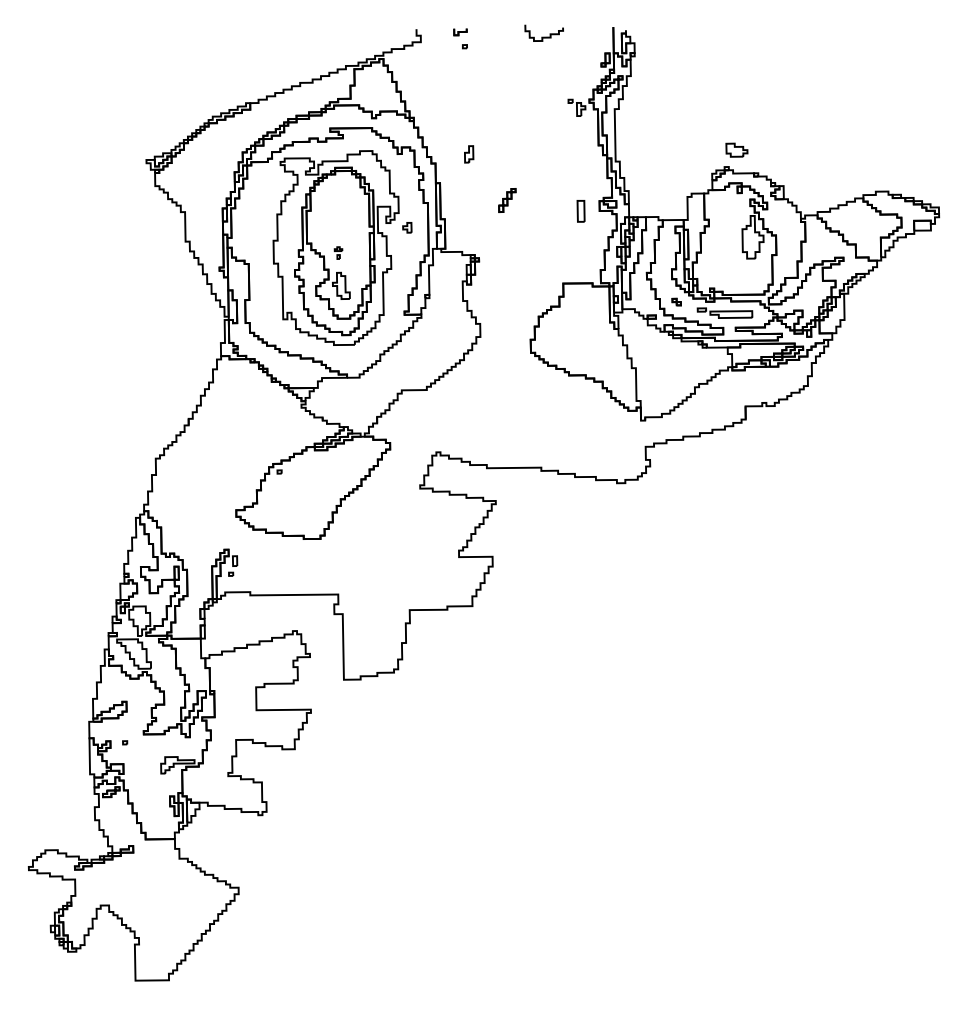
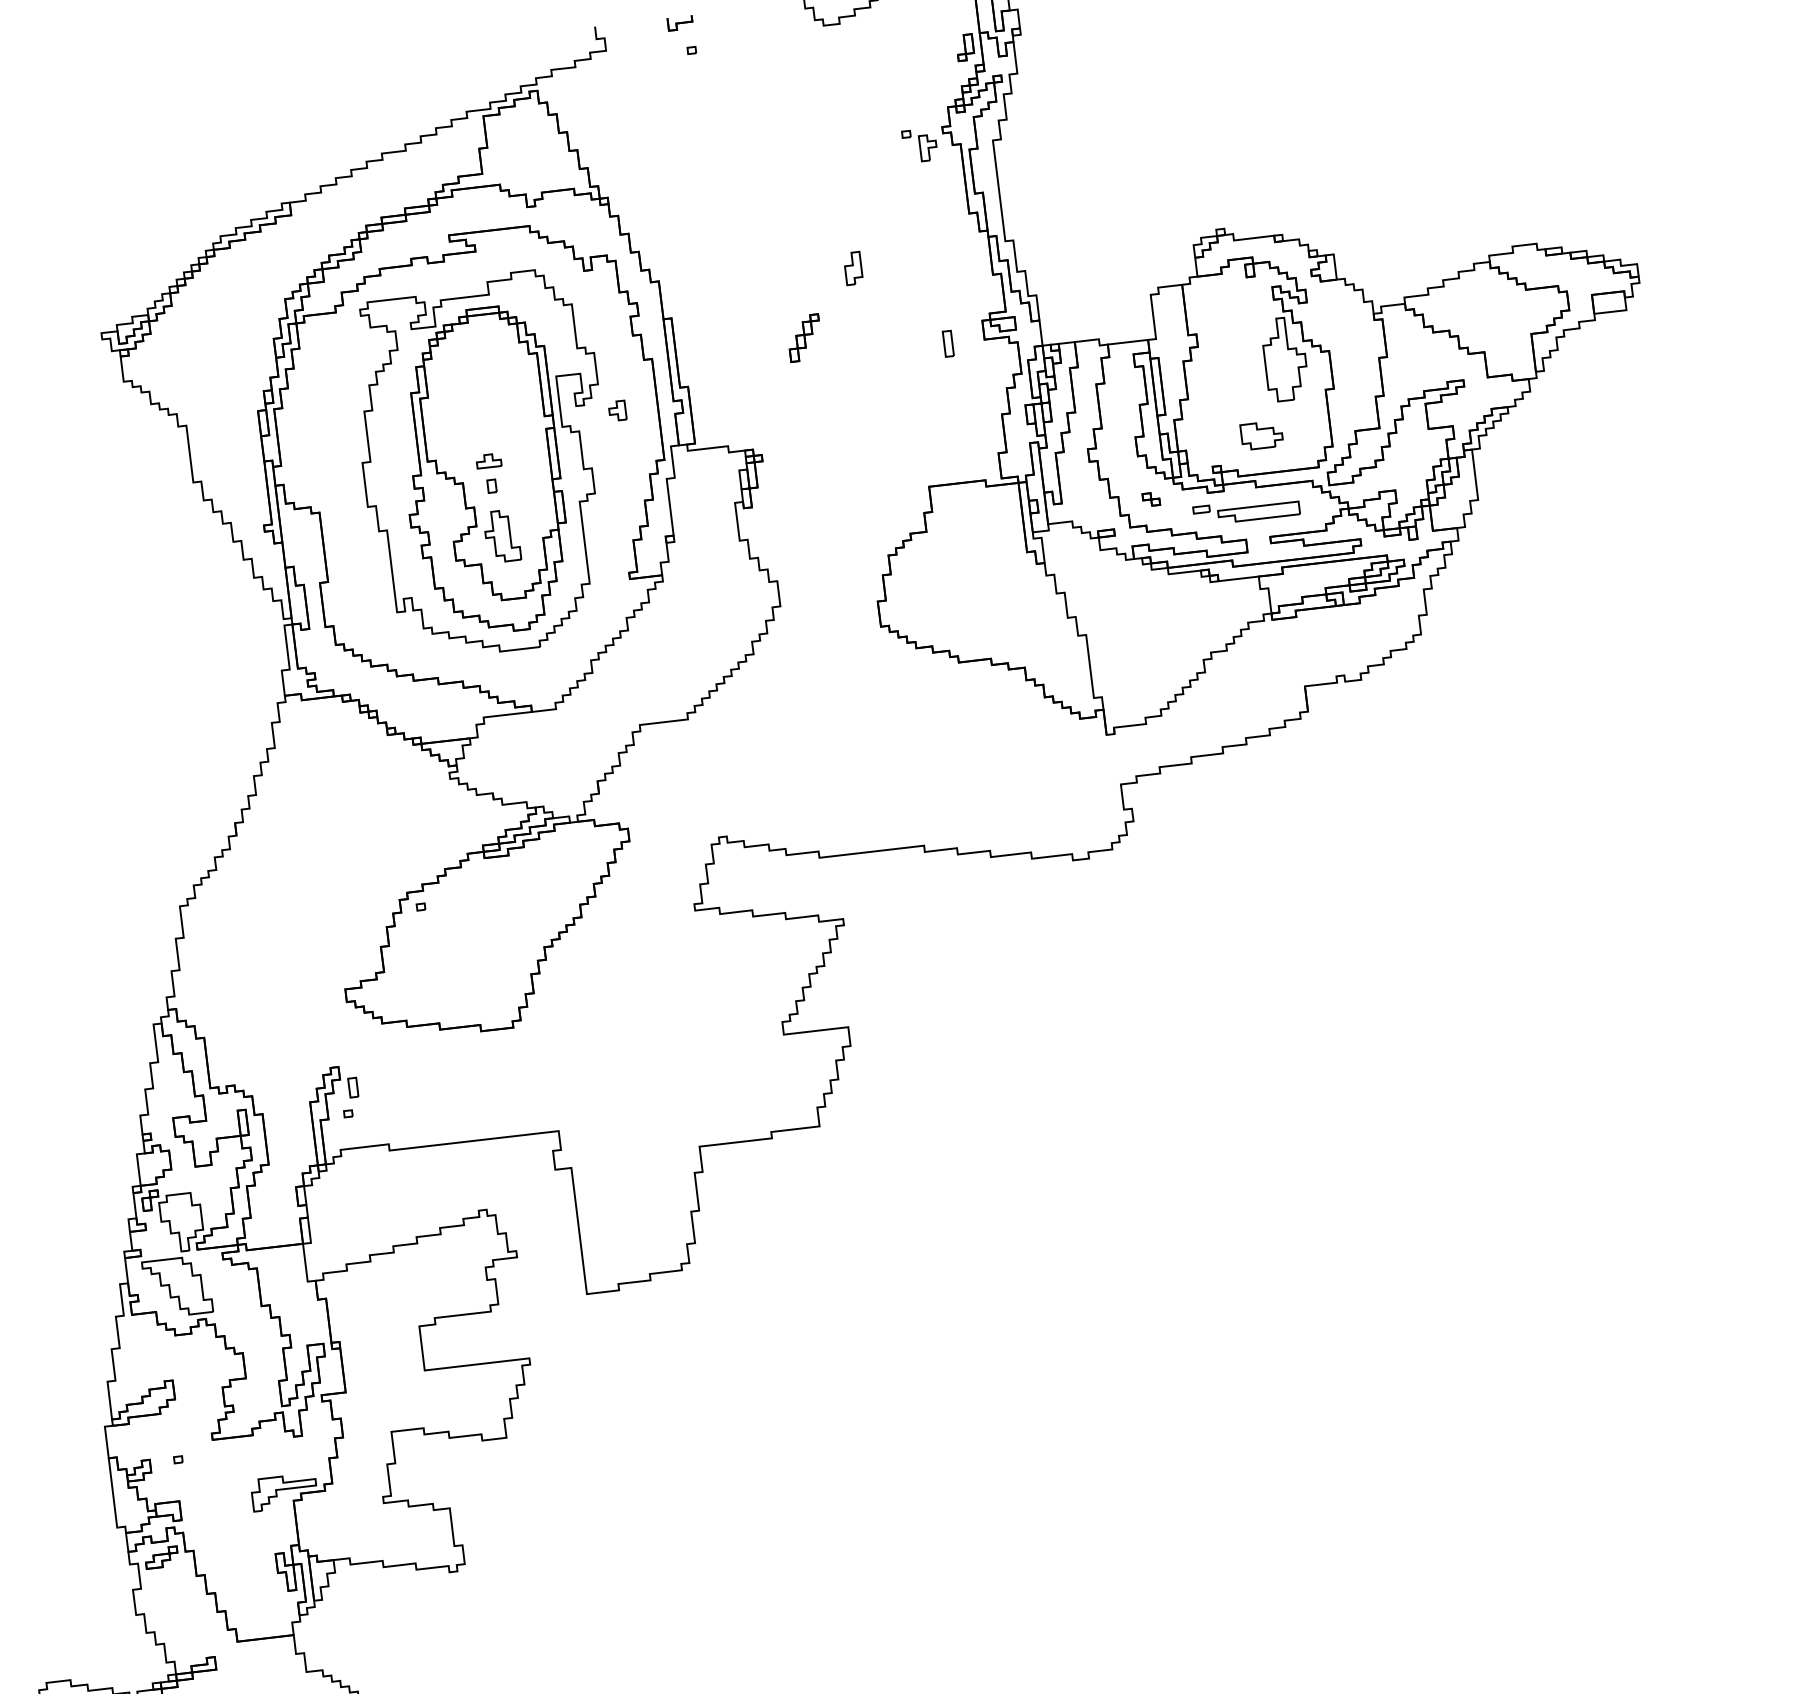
part: (736, 149) -> (1260, 434), moved
part: (469, 154) -> (854, 268), moved
part: (580, 210) -> (947, 342), size x0.62
part: (338, 252) -> (489, 472), size x1.67

